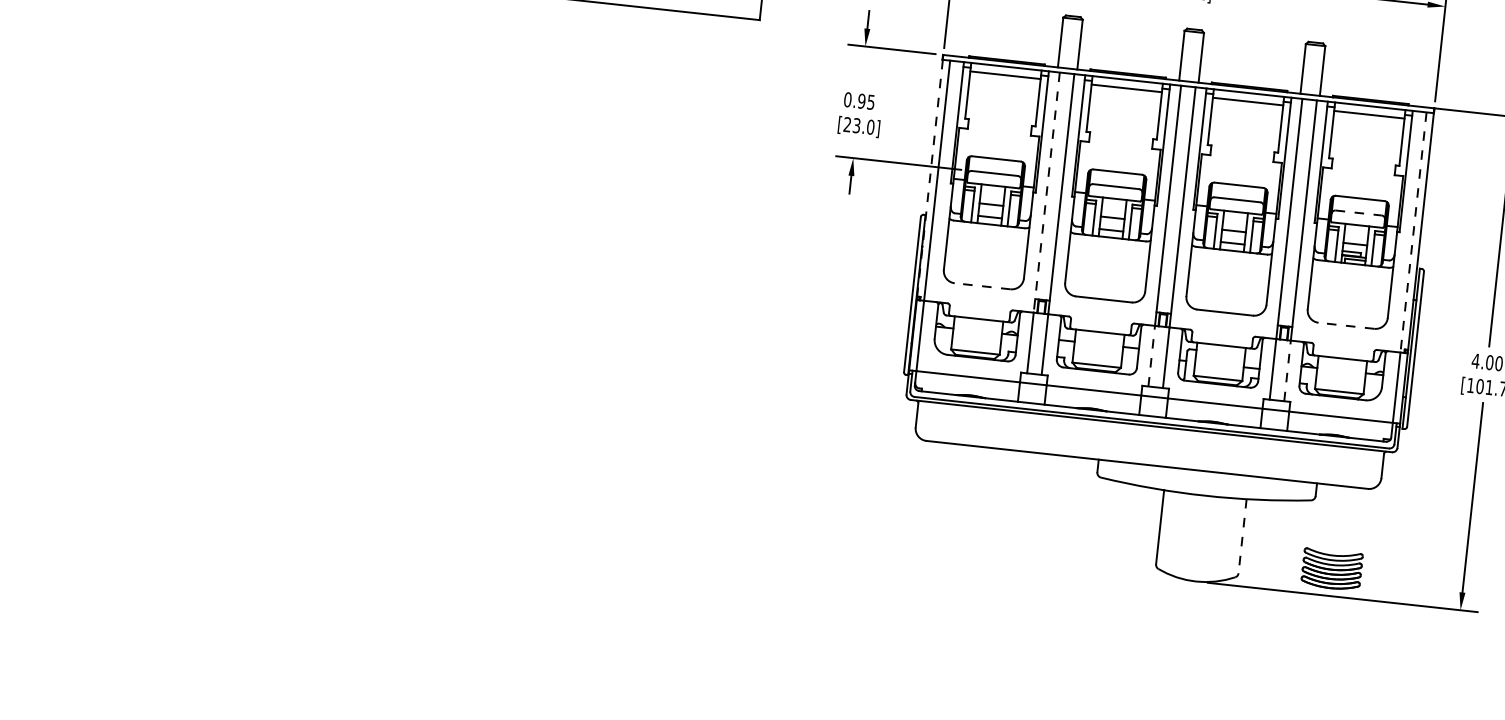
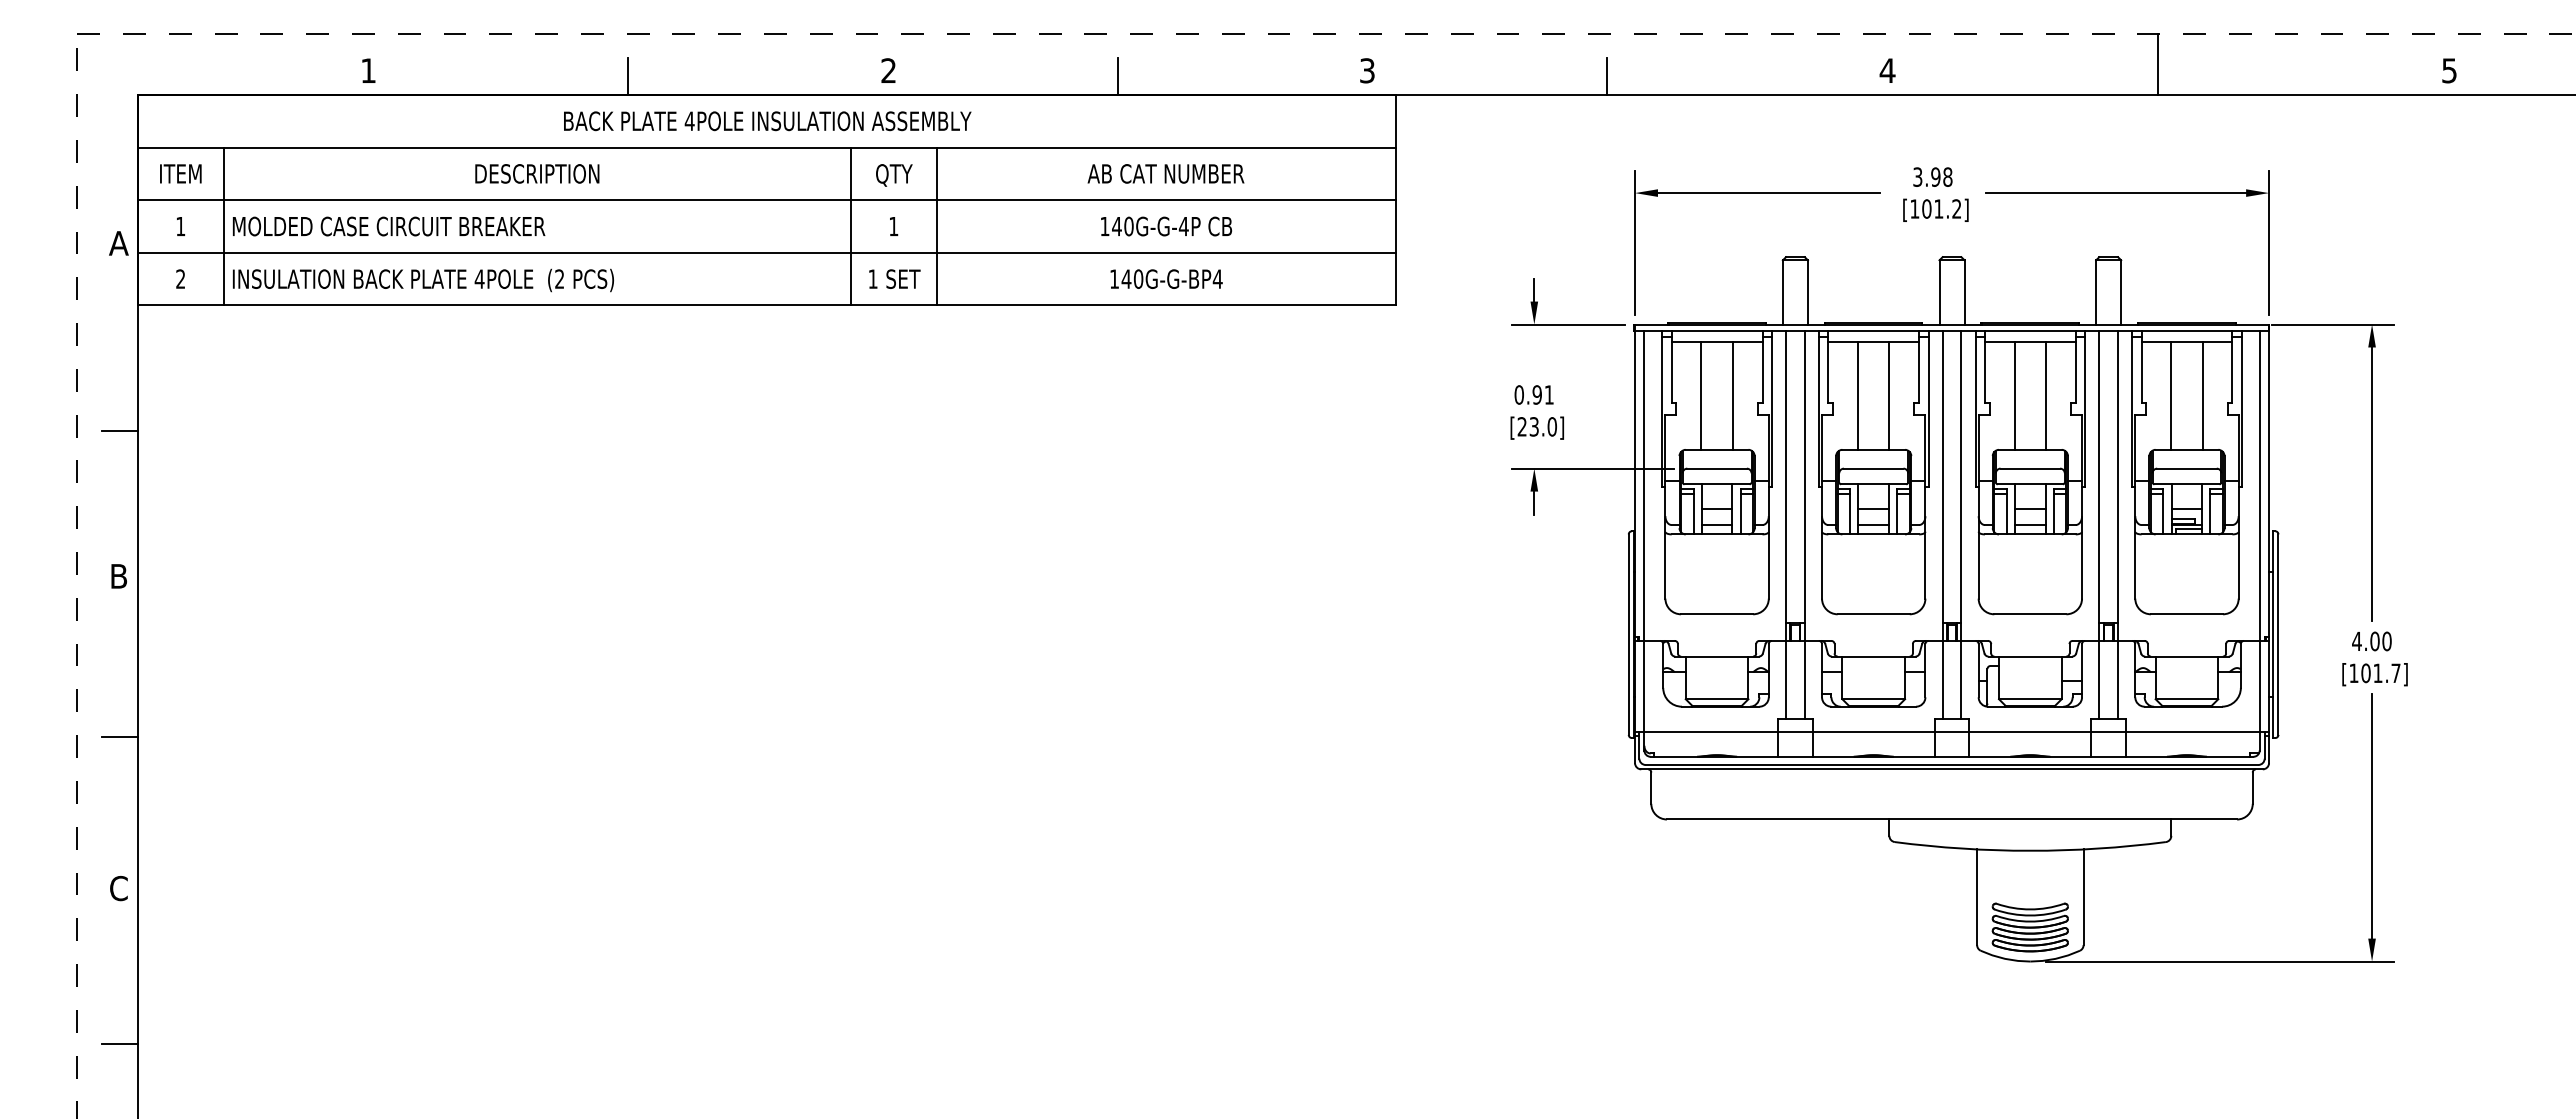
text: (870, 101) -> (1548, 394), 0.95 -> 0.91
line: (988, 115) -> (1701, 395), added
line: (1012, 118) -> (1732, 395), added
line: (1110, 128) -> (1858, 395), added
line: (1134, 131) -> (1889, 395), added
line: (1231, 141) -> (2014, 395), added
line: (1256, 144) -> (2046, 395), added
line: (1352, 155) -> (2171, 395), added
line: (1376, 157) -> (2202, 395), added
line: (930, 178) -> (1635, 483), dashed -> solid
line: (1047, 193) -> (1786, 486), dashed -> solid
line: (1358, 212) -> (2186, 468), dashed -> solid
line: (1413, 232) -> (2259, 486), dashed -> solid
line: (982, 286) -> (1716, 614), dashed -> solid
line: (1346, 325) -> (2186, 614), dashed -> solid
line: (1151, 355) -> (1942, 679), dashed -> solid
line: (1287, 370) -> (2118, 679), dashed -> solid
line: (1242, 536) -> (2083, 897), dashed -> solid
part: (1331, 569) -> (2029, 927), moved

